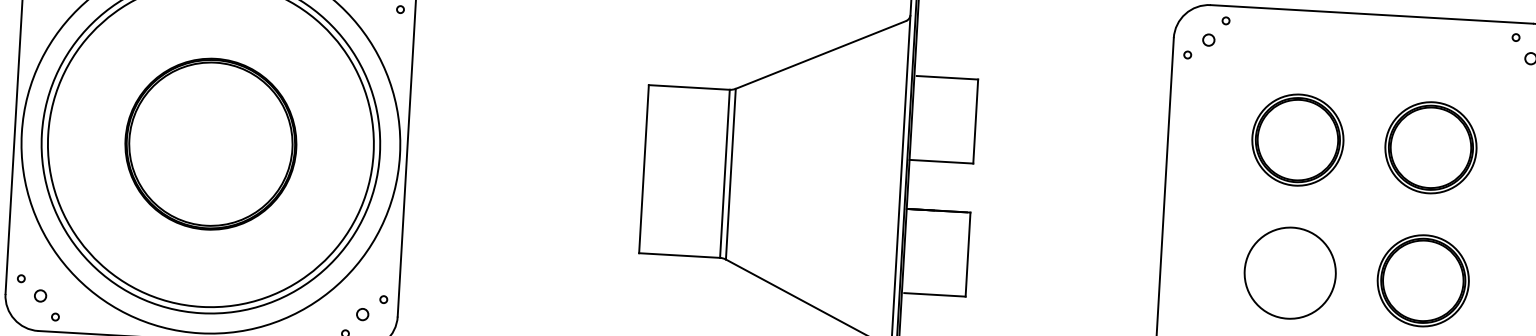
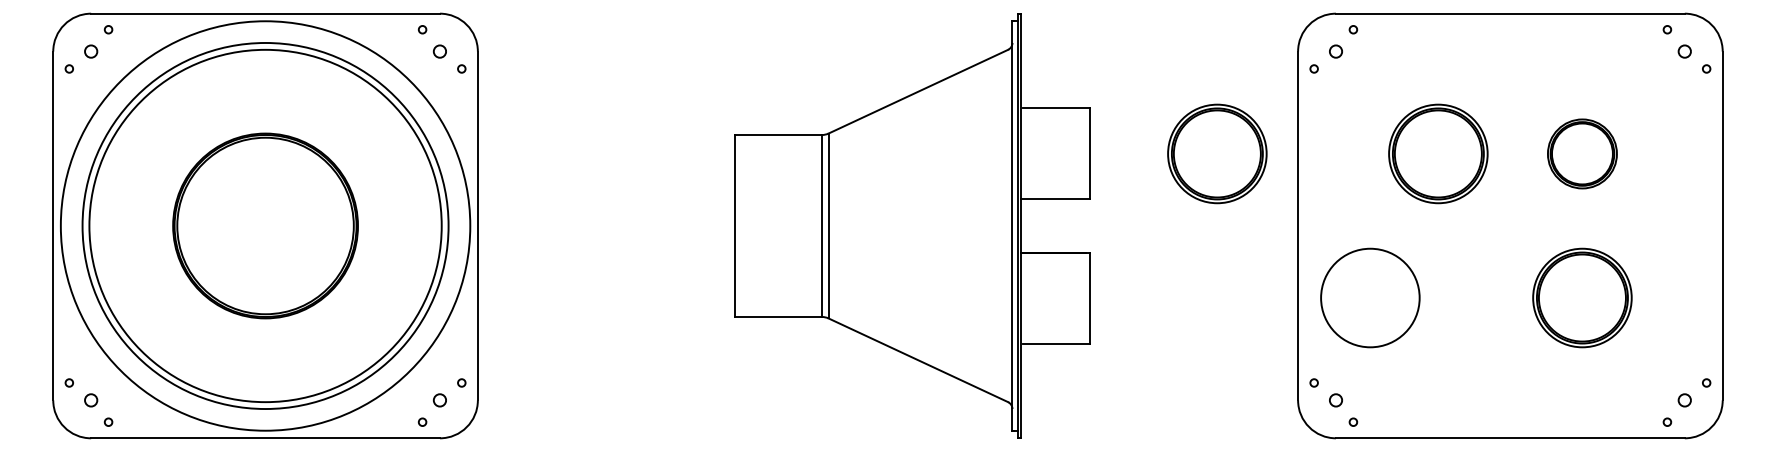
part: (1093, 127) -> (1217, 153), added
part: (1431, 147) -> (1582, 153), size x0.7
circle: (1290, 272) -> (1370, 297), moved

